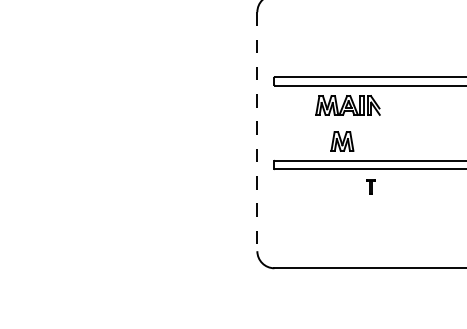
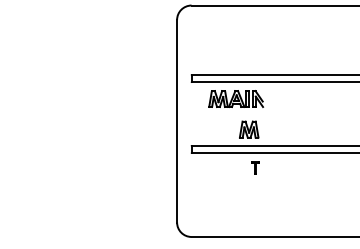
part: (347, 105) -> (235, 99), moved
line: (257, 132) -> (177, 121), dashed -> solid
part: (370, 186) -> (255, 167), moved

